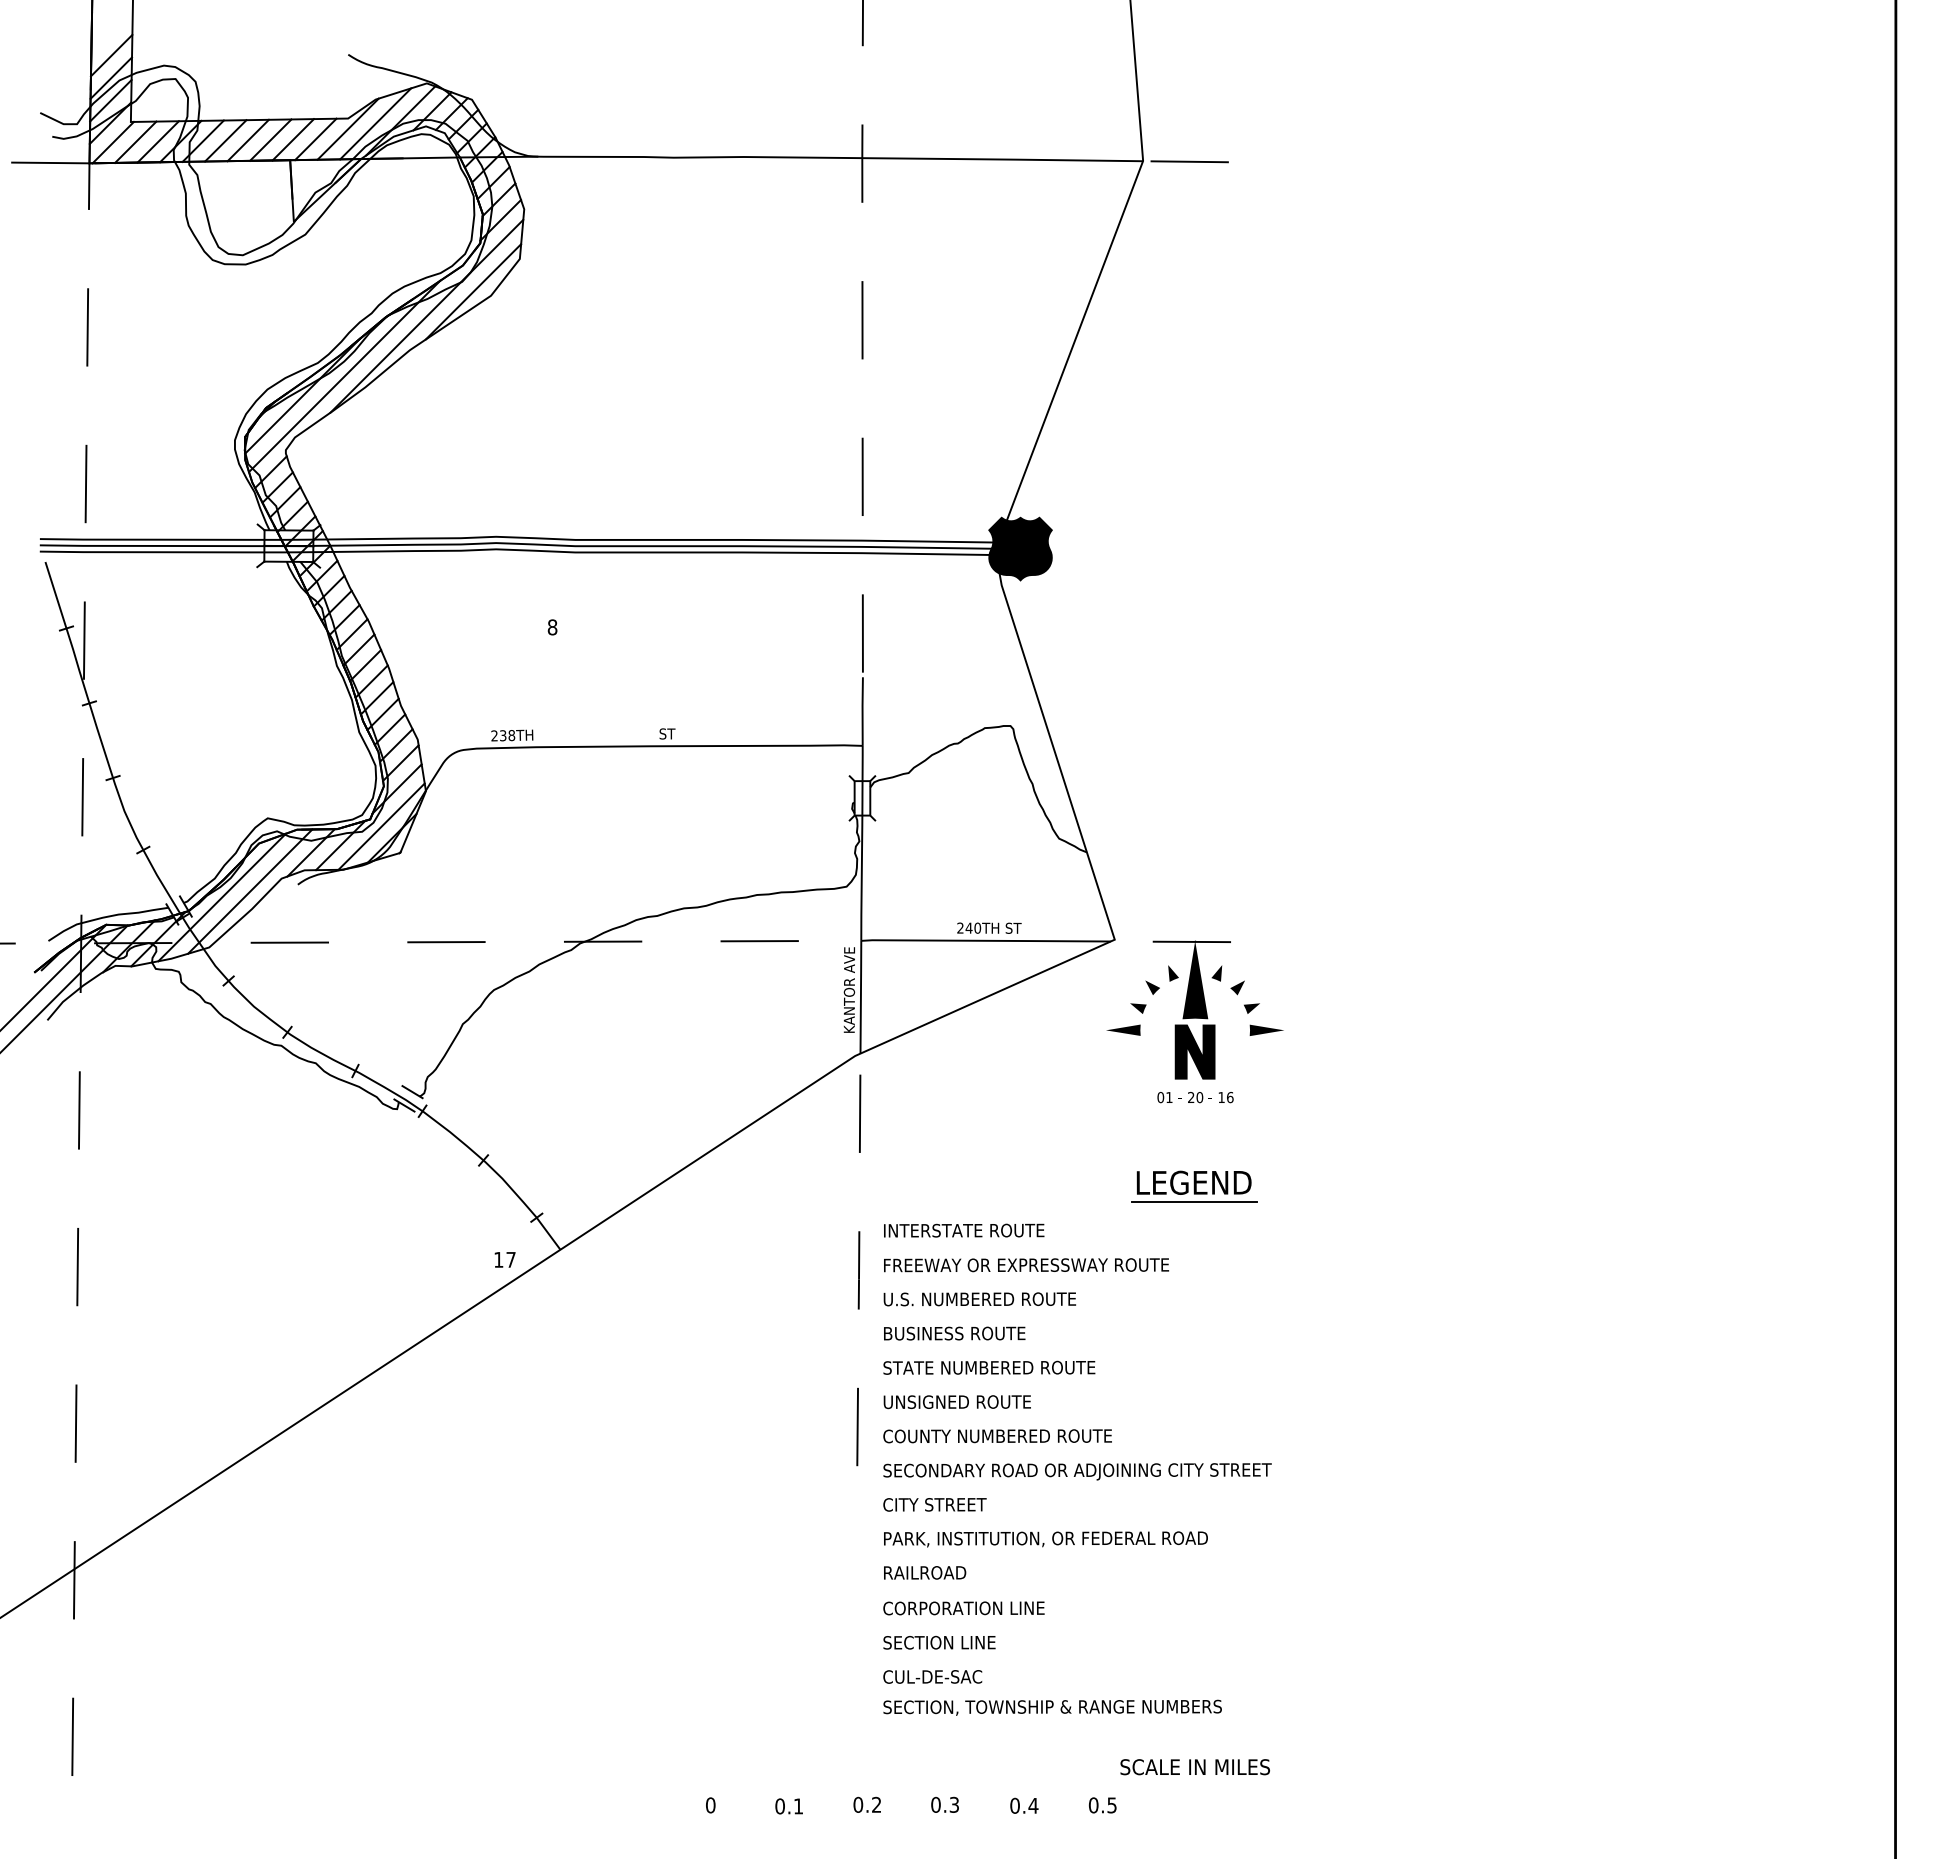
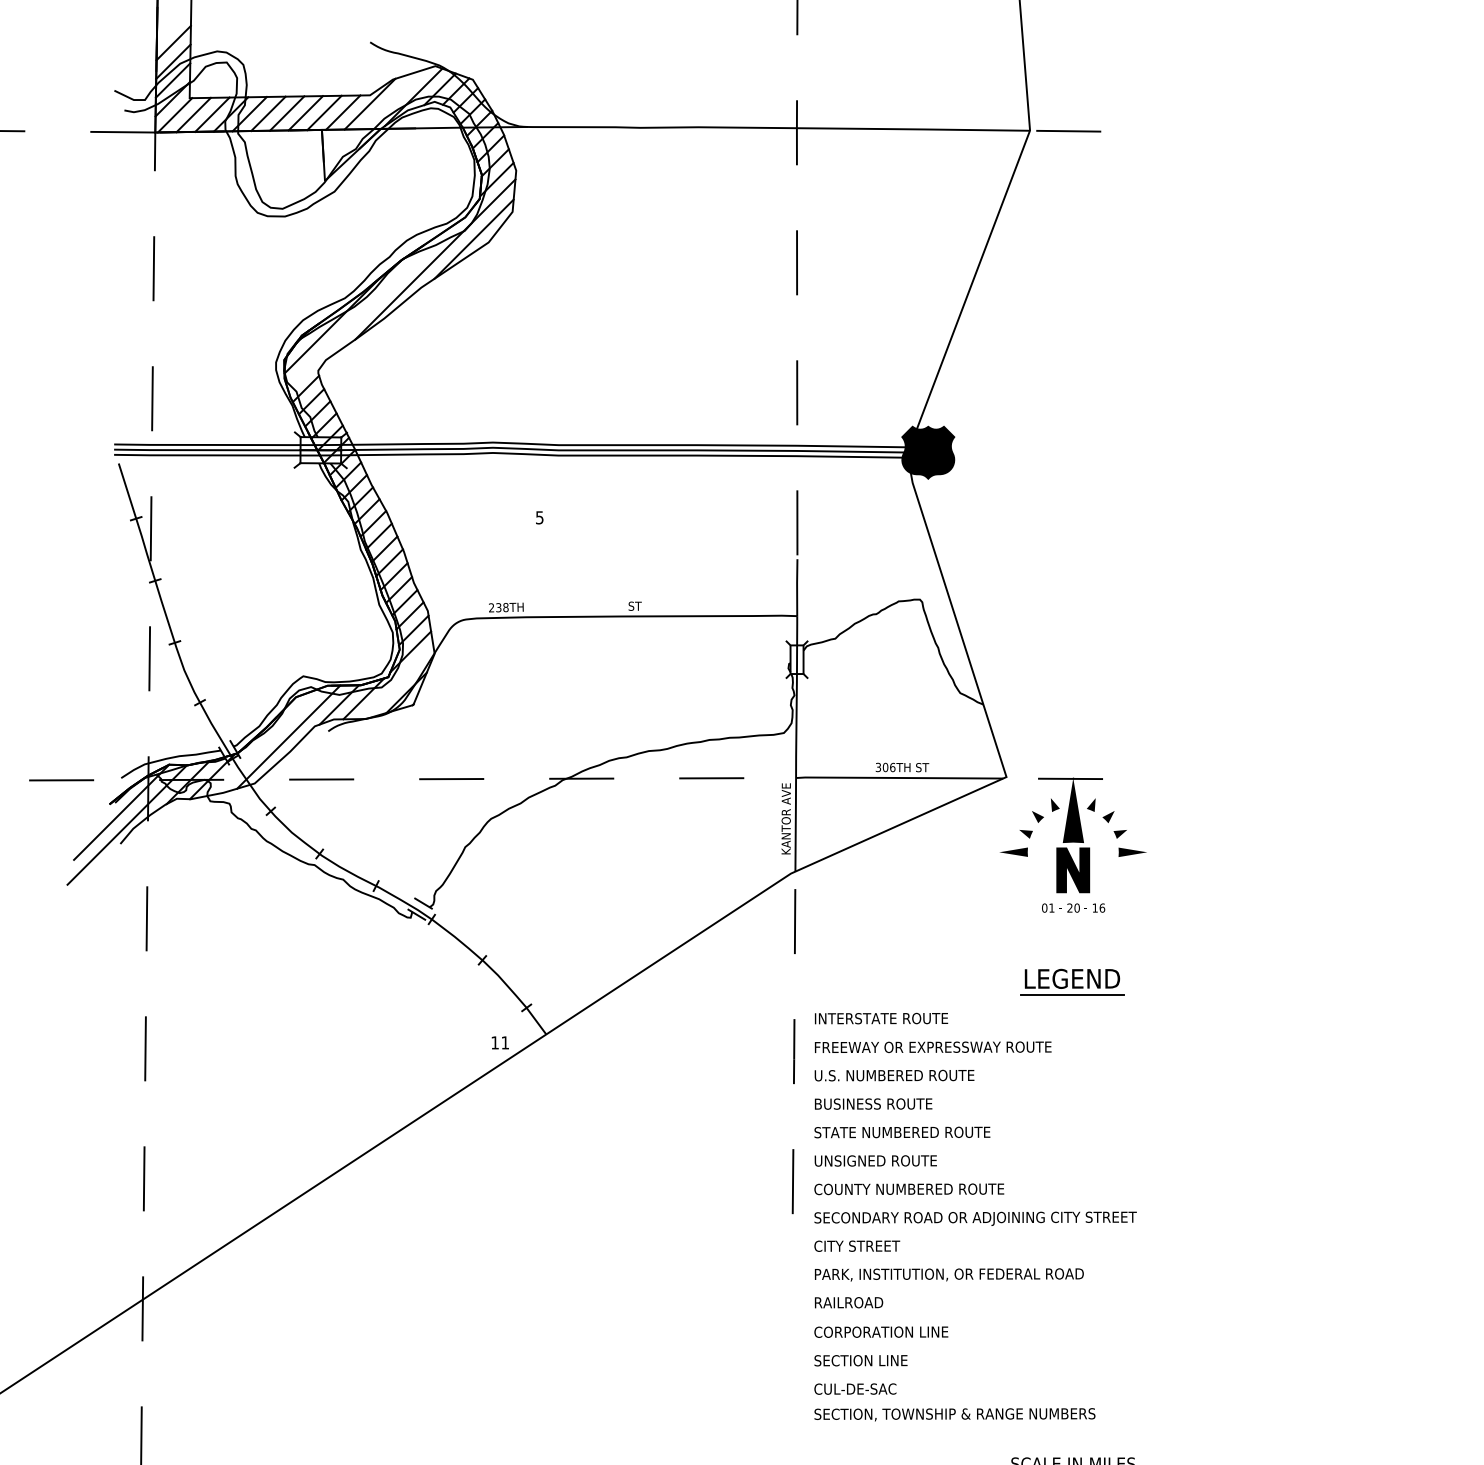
line: (375, 123) -> (392, 99), removed
line: (344, 376) -> (367, 309), removed
text: (552, 627) -> (539, 517), 8 -> 5
line: (381, 826) -> (397, 683), removed
line: (221, 897) -> (264, 742), removed
text: (969, 927) -> (885, 766), 240TH -> 306TH
text: (510, 1259) -> (504, 1042), 17 -> 11

